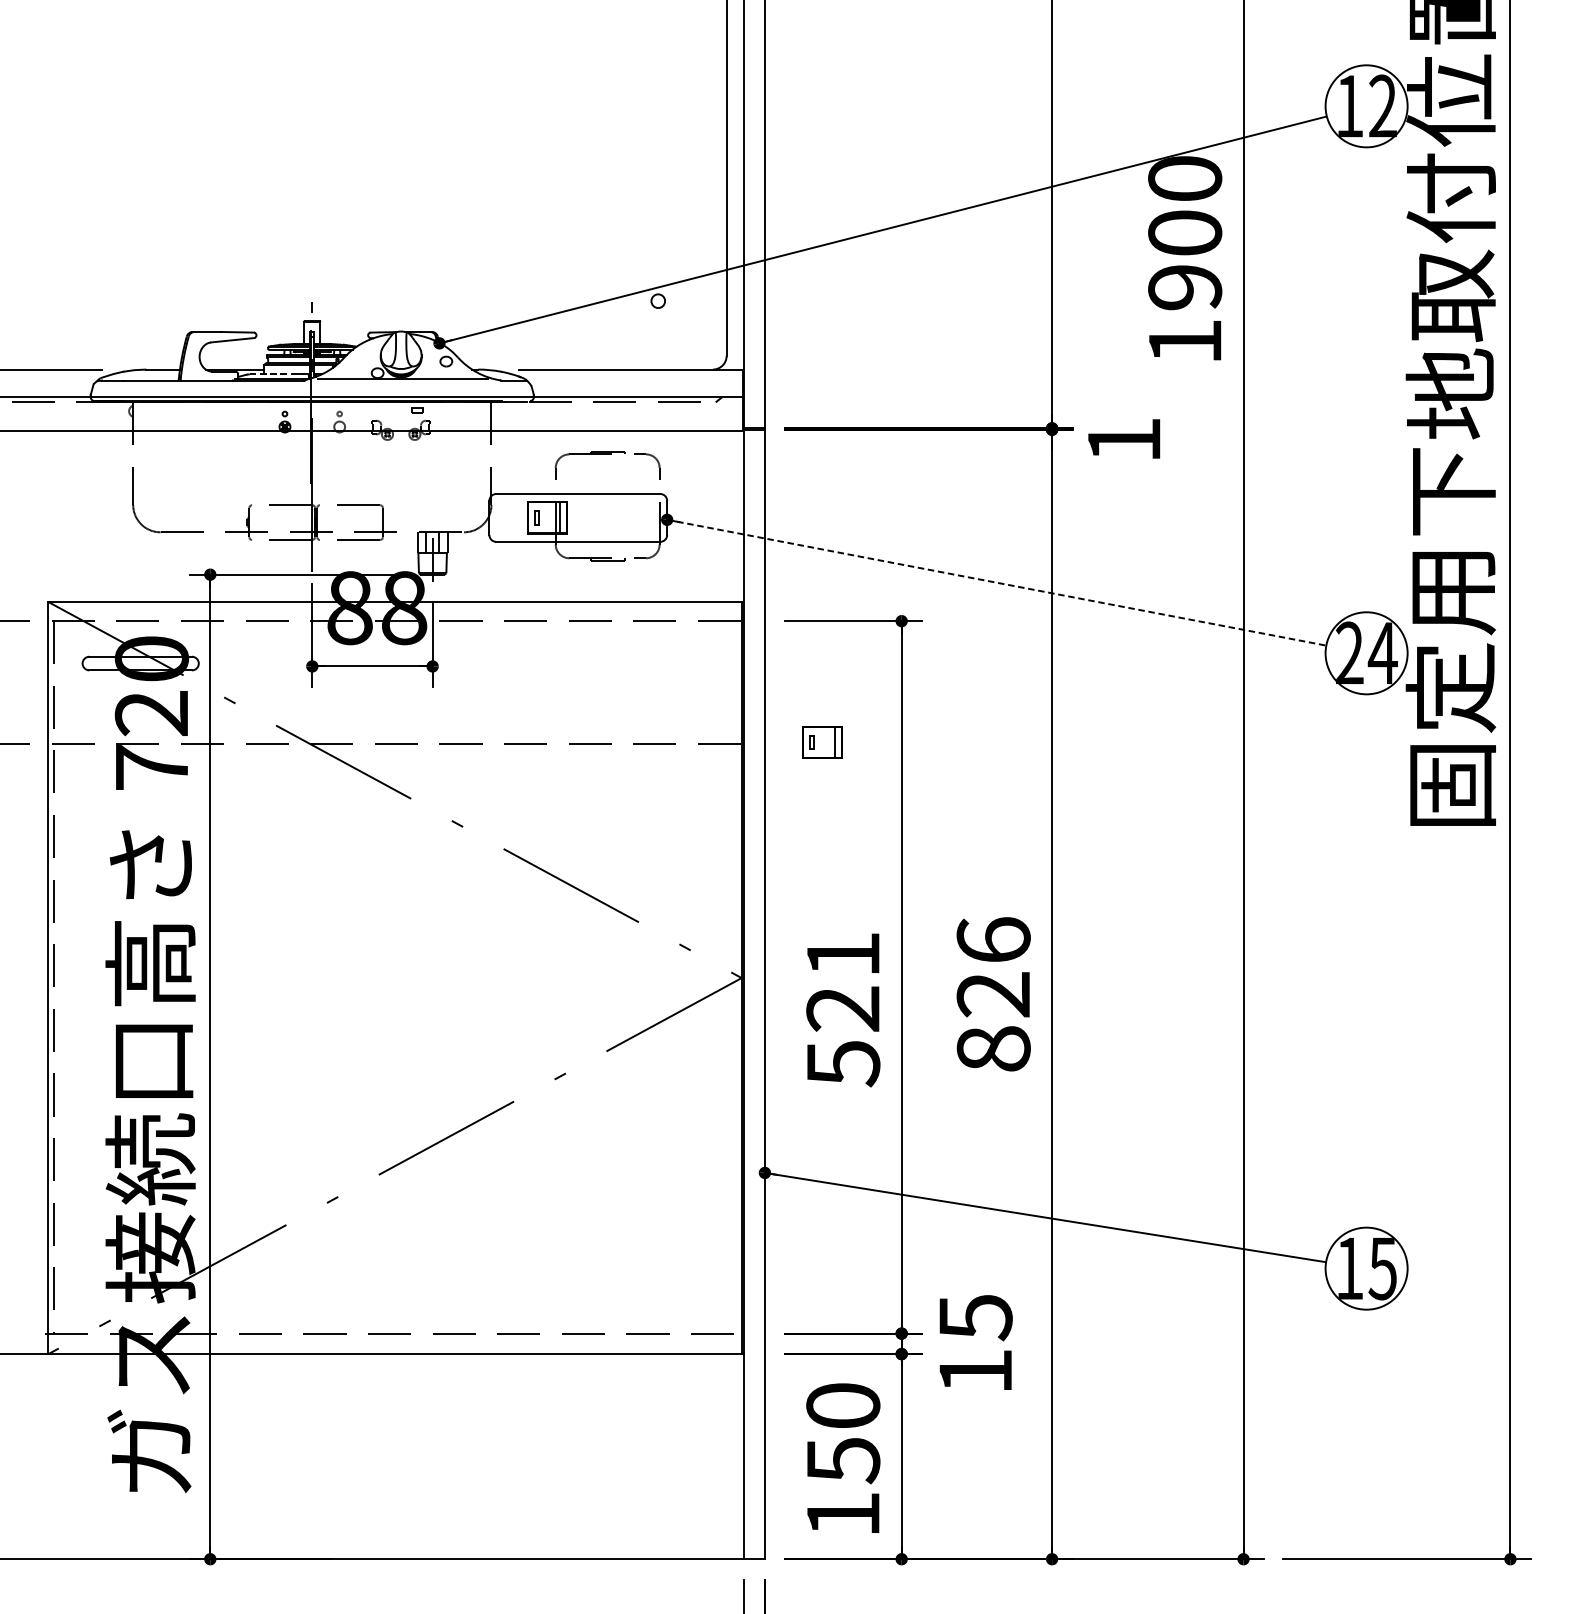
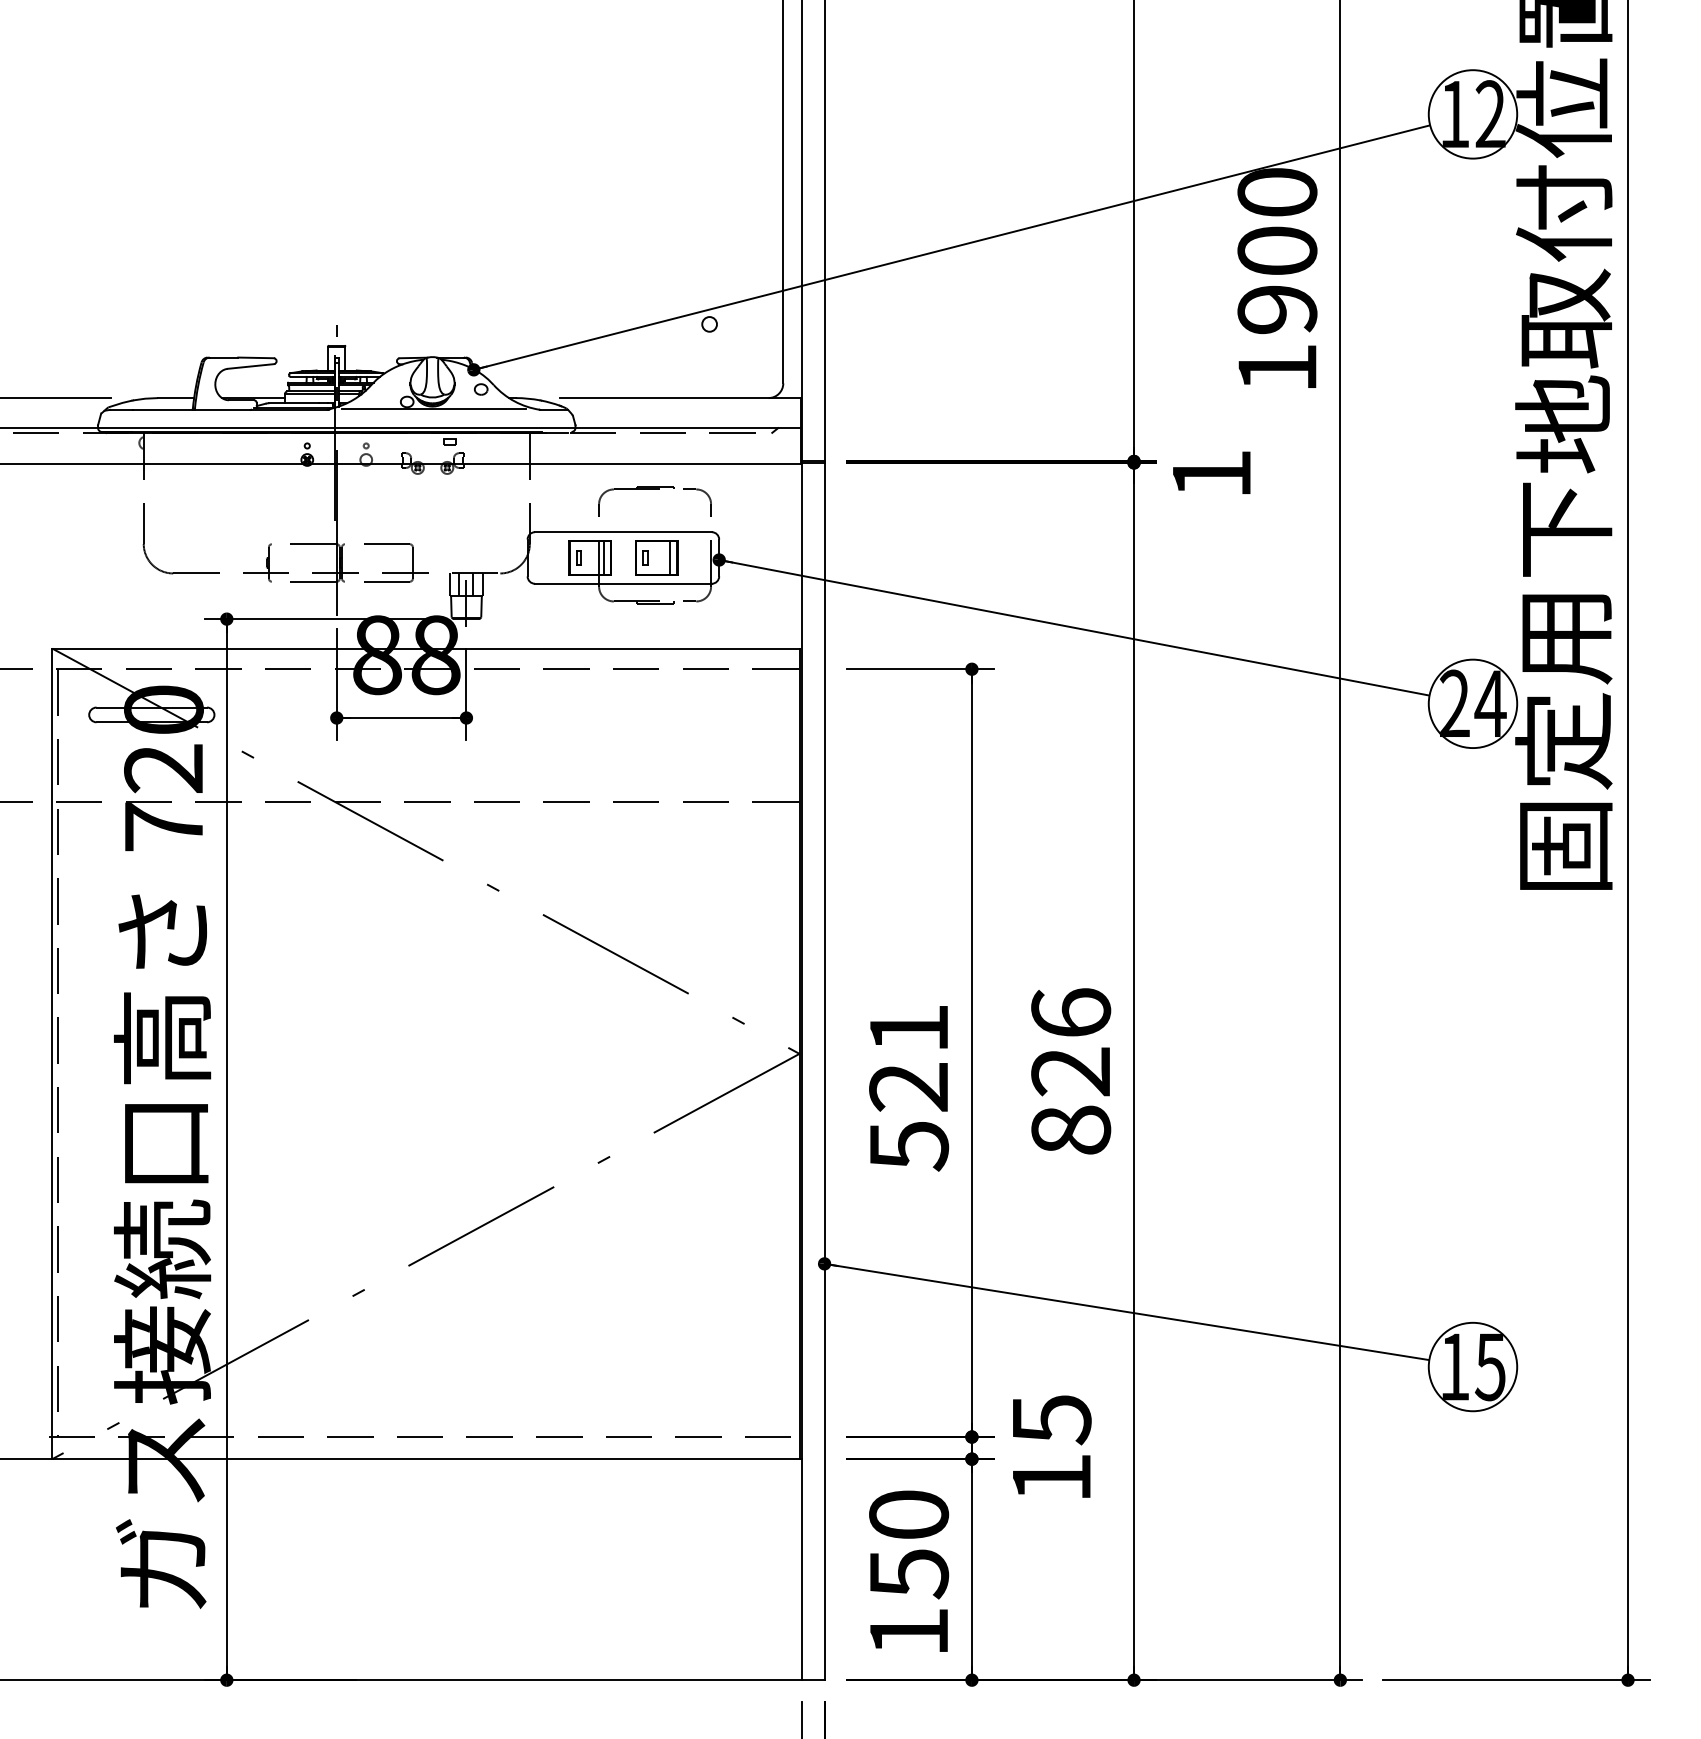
line: (273, 374) -> (294, 403), dashed -> solid
line: (996, 582) -> (1074, 627), dashed -> solid
part: (822, 742) -> (656, 557), moved

